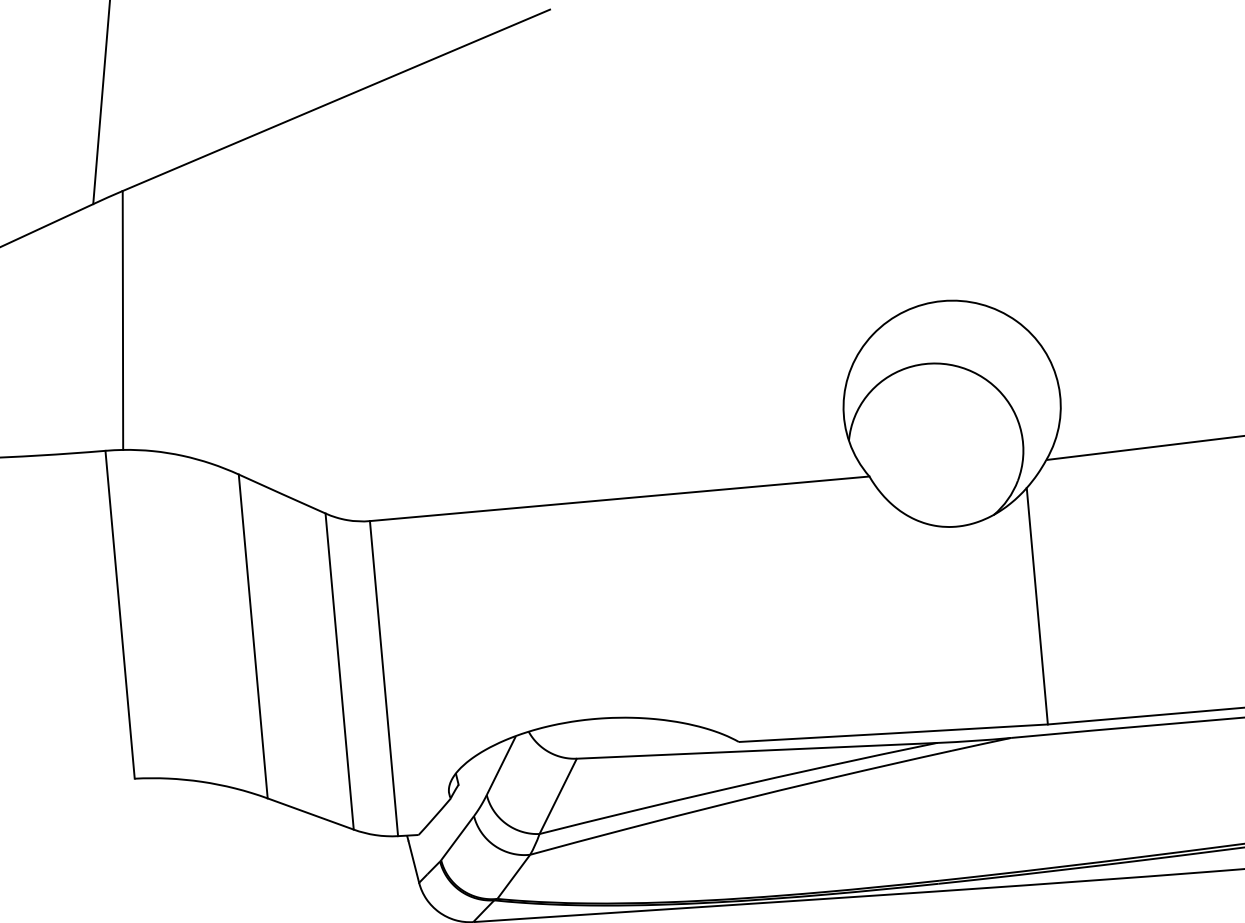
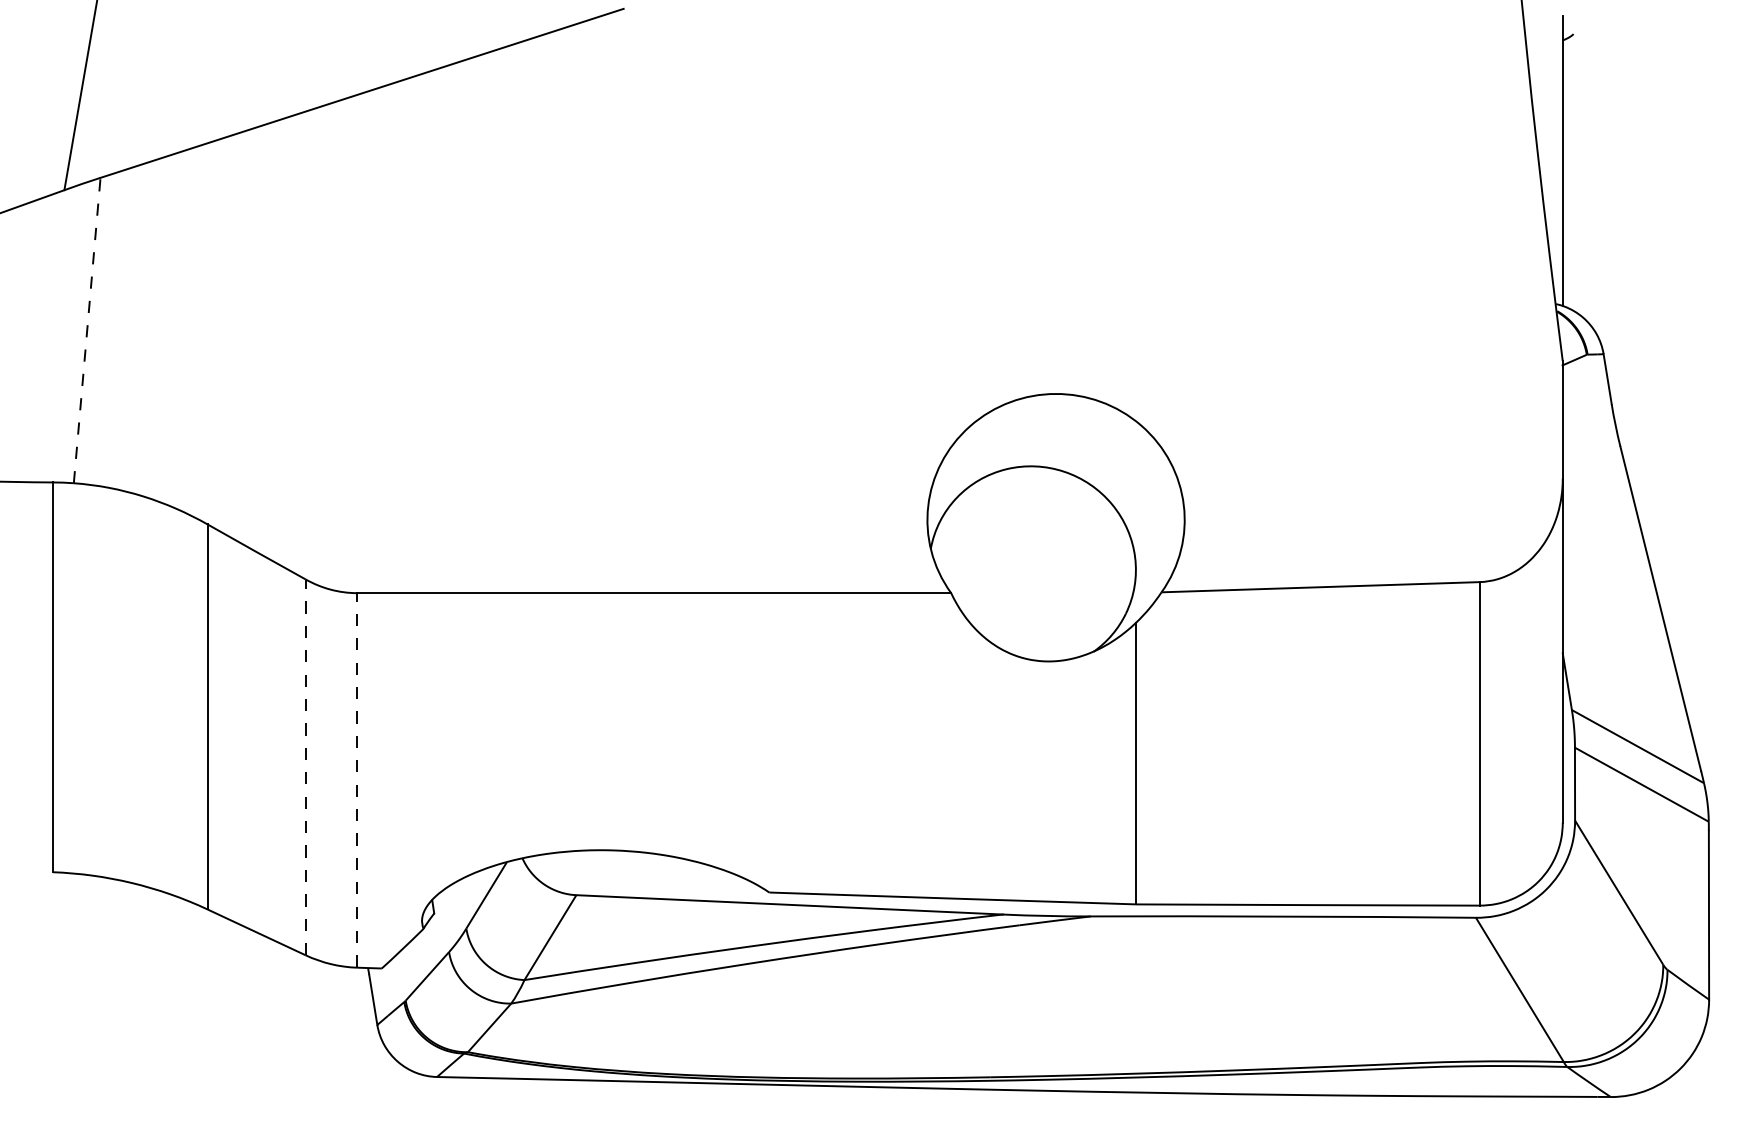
line: (123, 320) -> (87, 330), solid -> dashed
line: (339, 671) -> (305, 767), solid -> dashed
line: (384, 677) -> (357, 779), solid -> dashed

